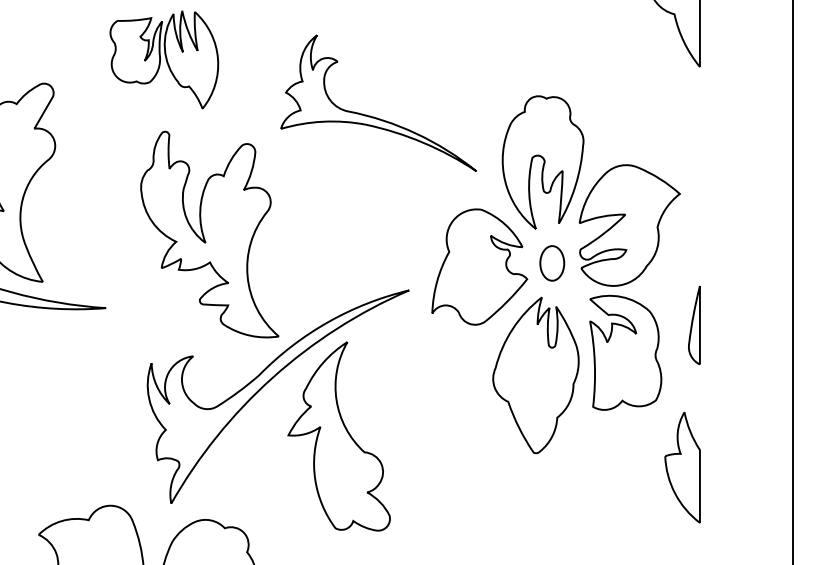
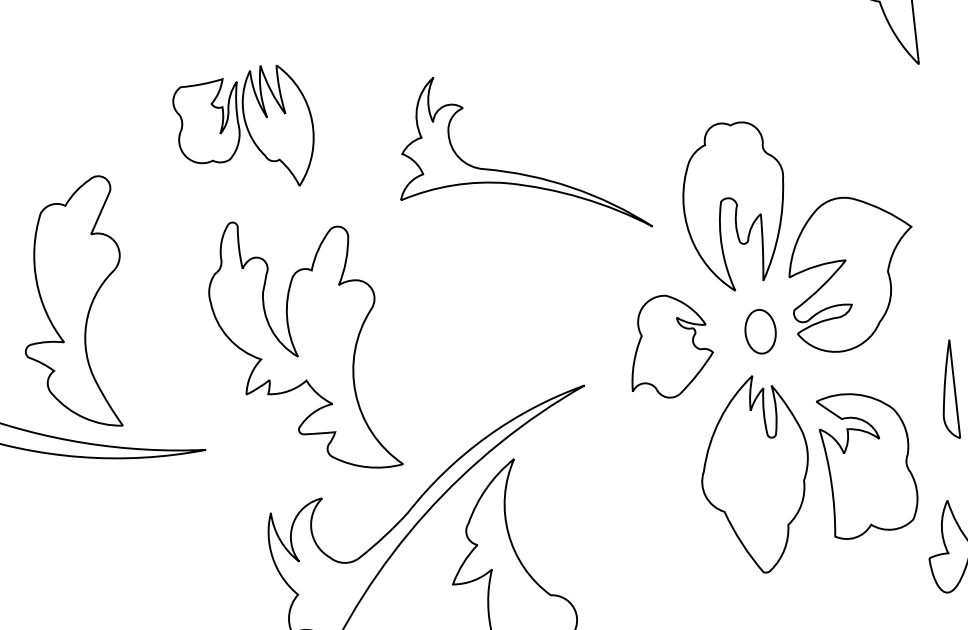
part: (209, 234) -> (301, 345), moved
part: (479, 266) -> (669, 345), size x0.7
part: (625, 352) -> (868, 463), moved

